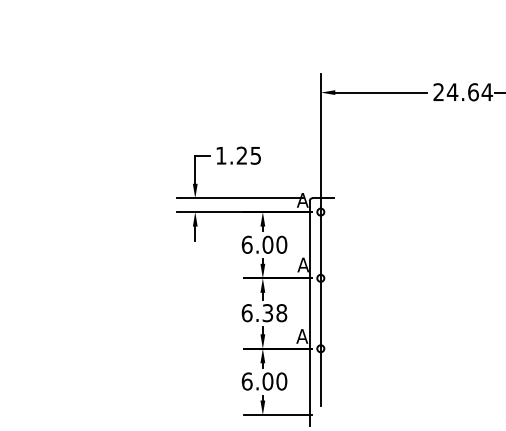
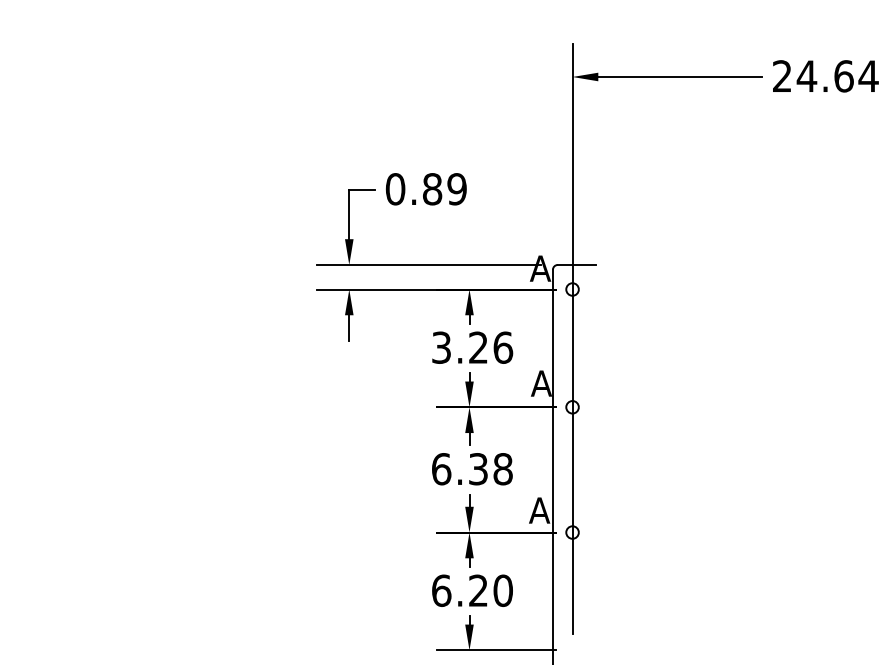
text: (238, 155) -> (426, 188), 1.25 -> 0.89
text: (264, 244) -> (472, 347), 6.00 -> 3.26
text: (267, 381) -> (477, 590), 6.00 -> 6.20

